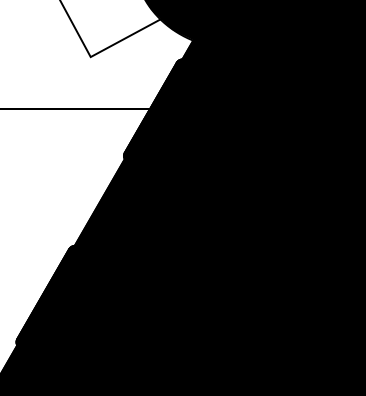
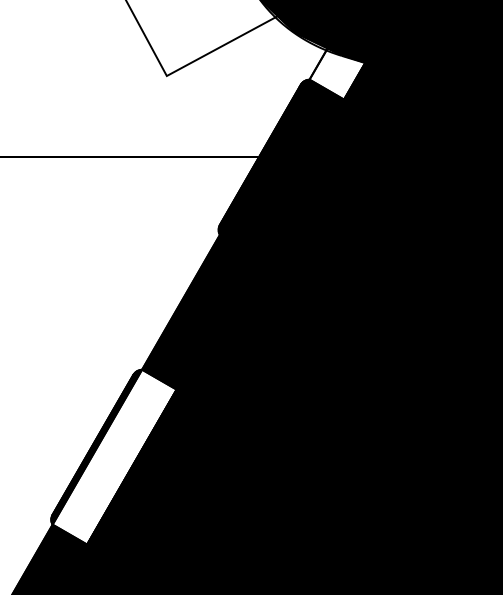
fill: (200, 55) -> (337, 73), removed
fill: (57, 301) -> (115, 456), removed

